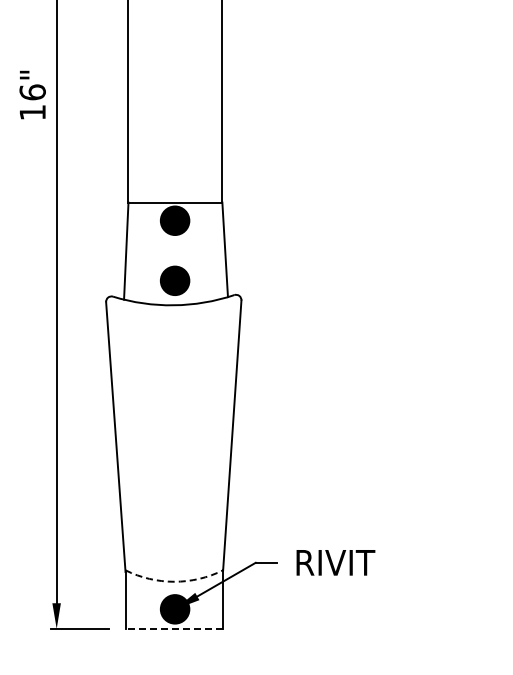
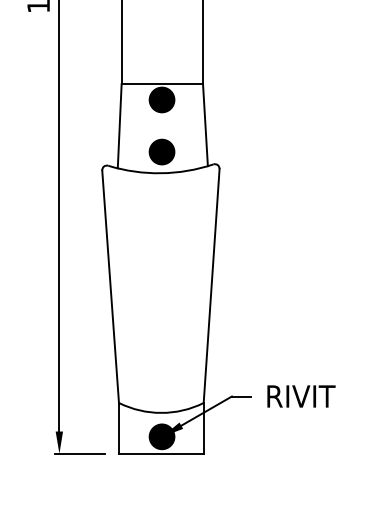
arc: (174, 581) -> (161, 412), dashed -> solid
line: (174, 628) -> (161, 453), dashed -> solid

